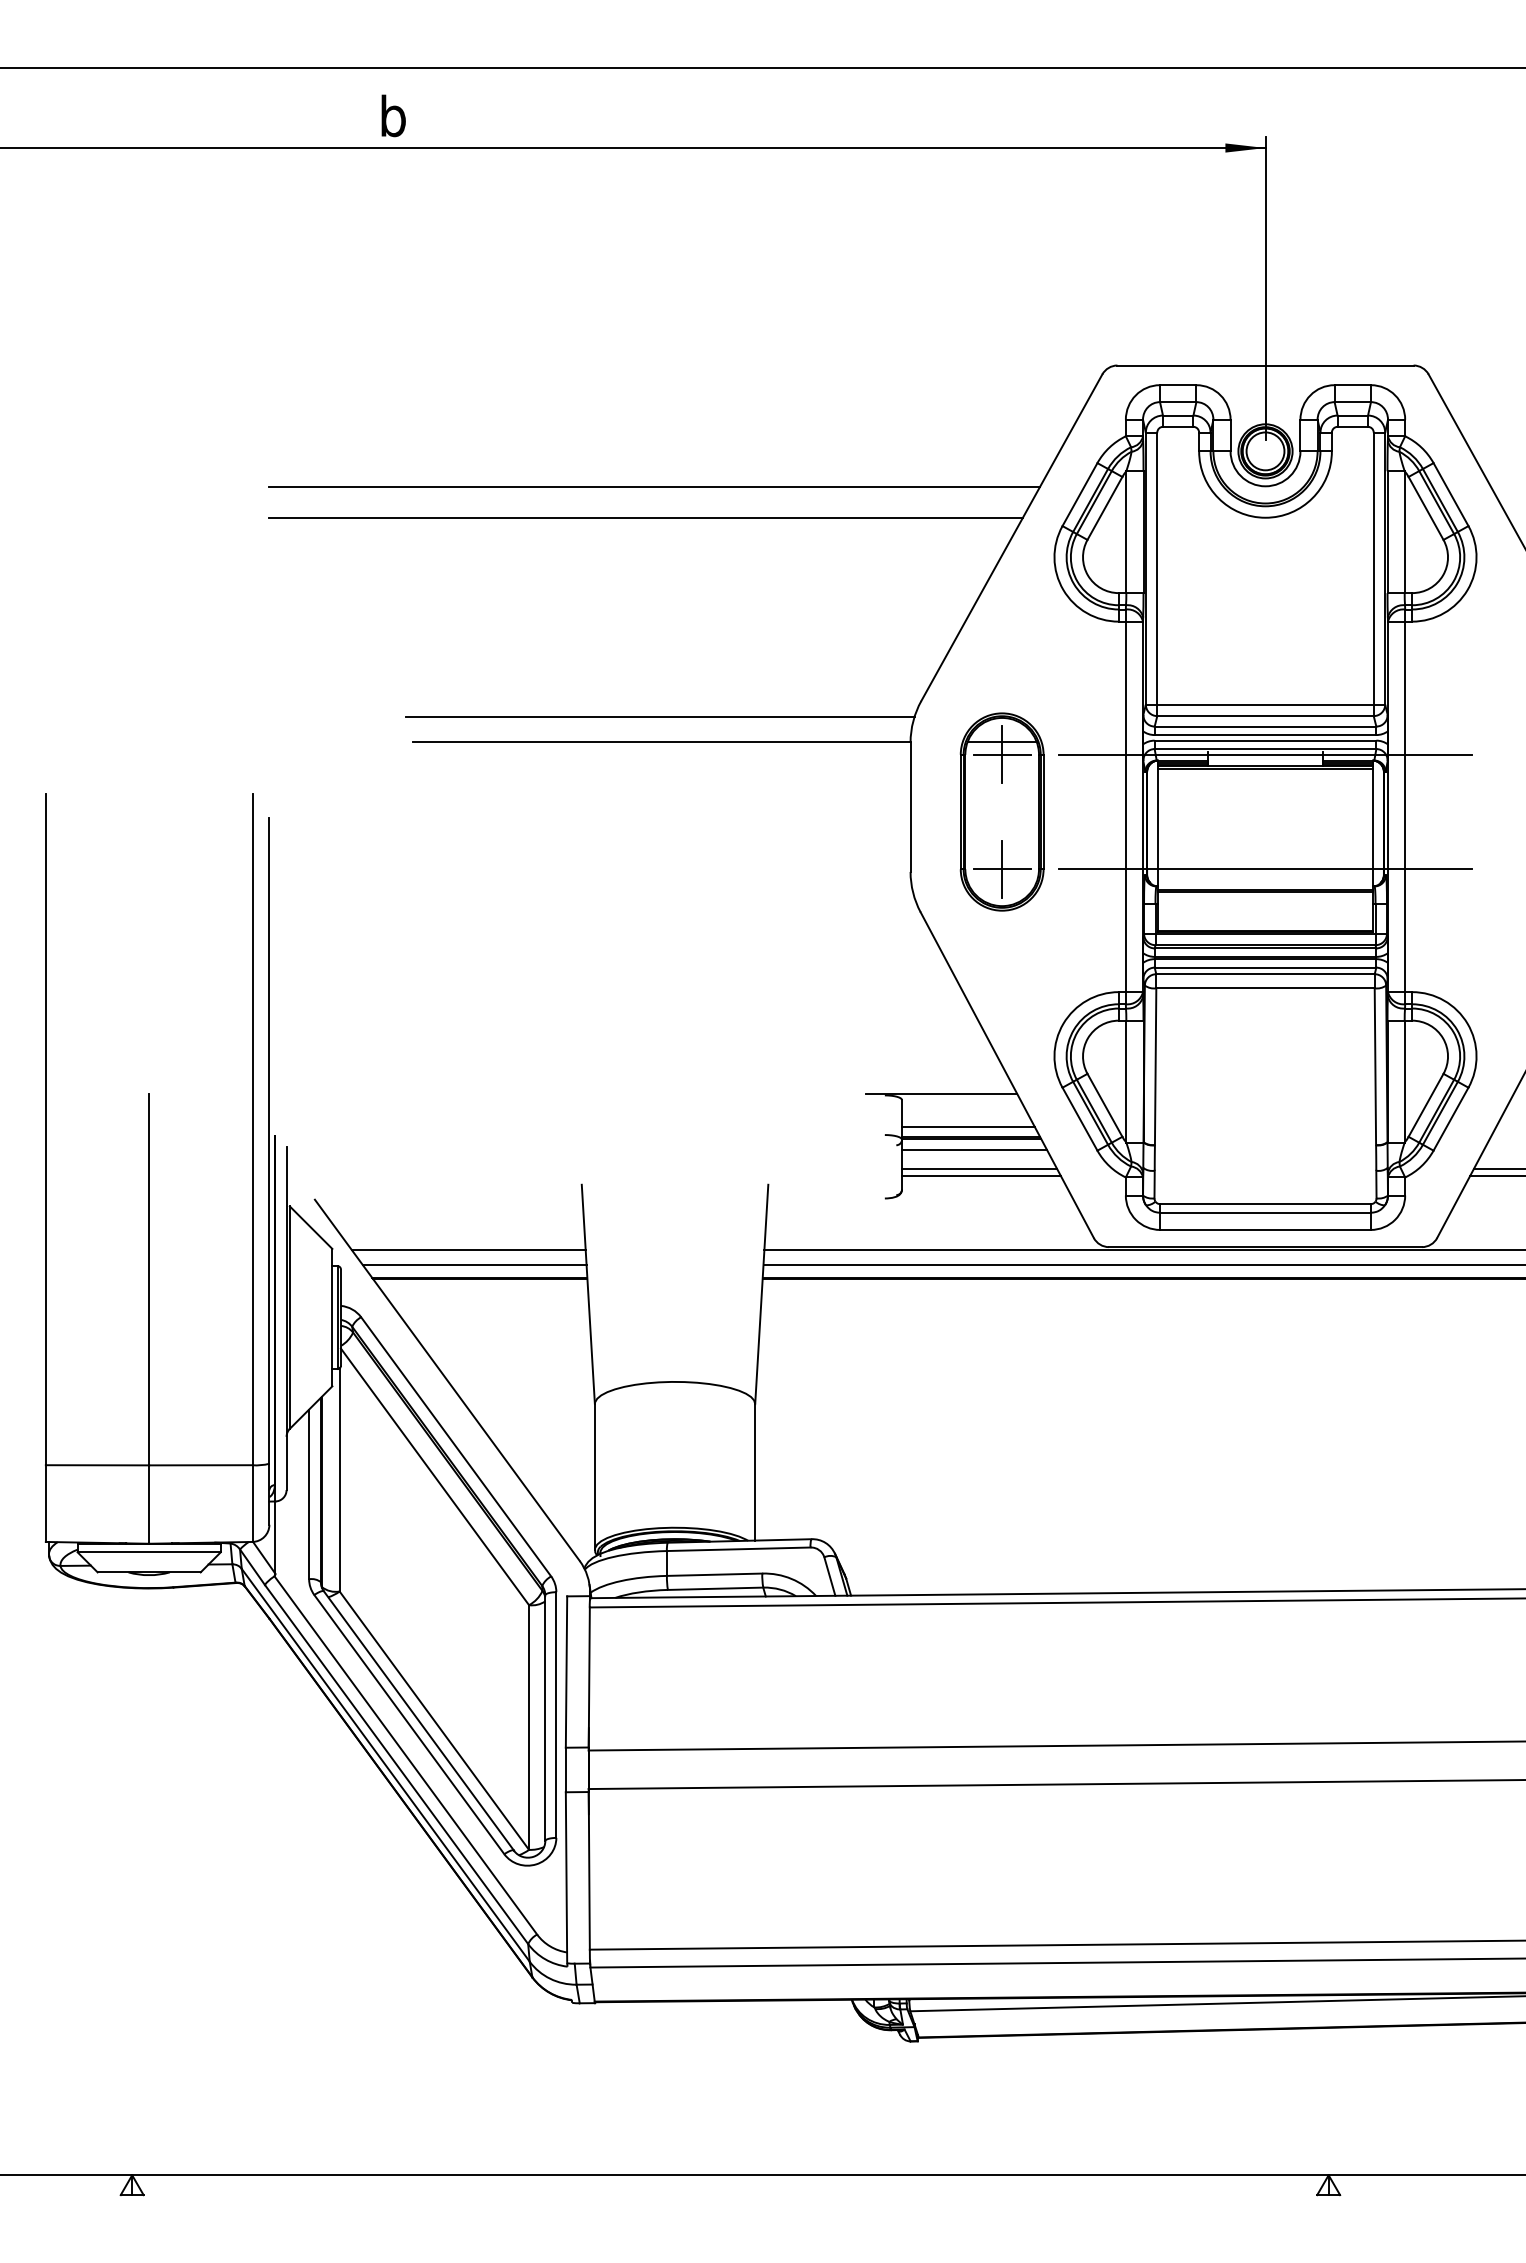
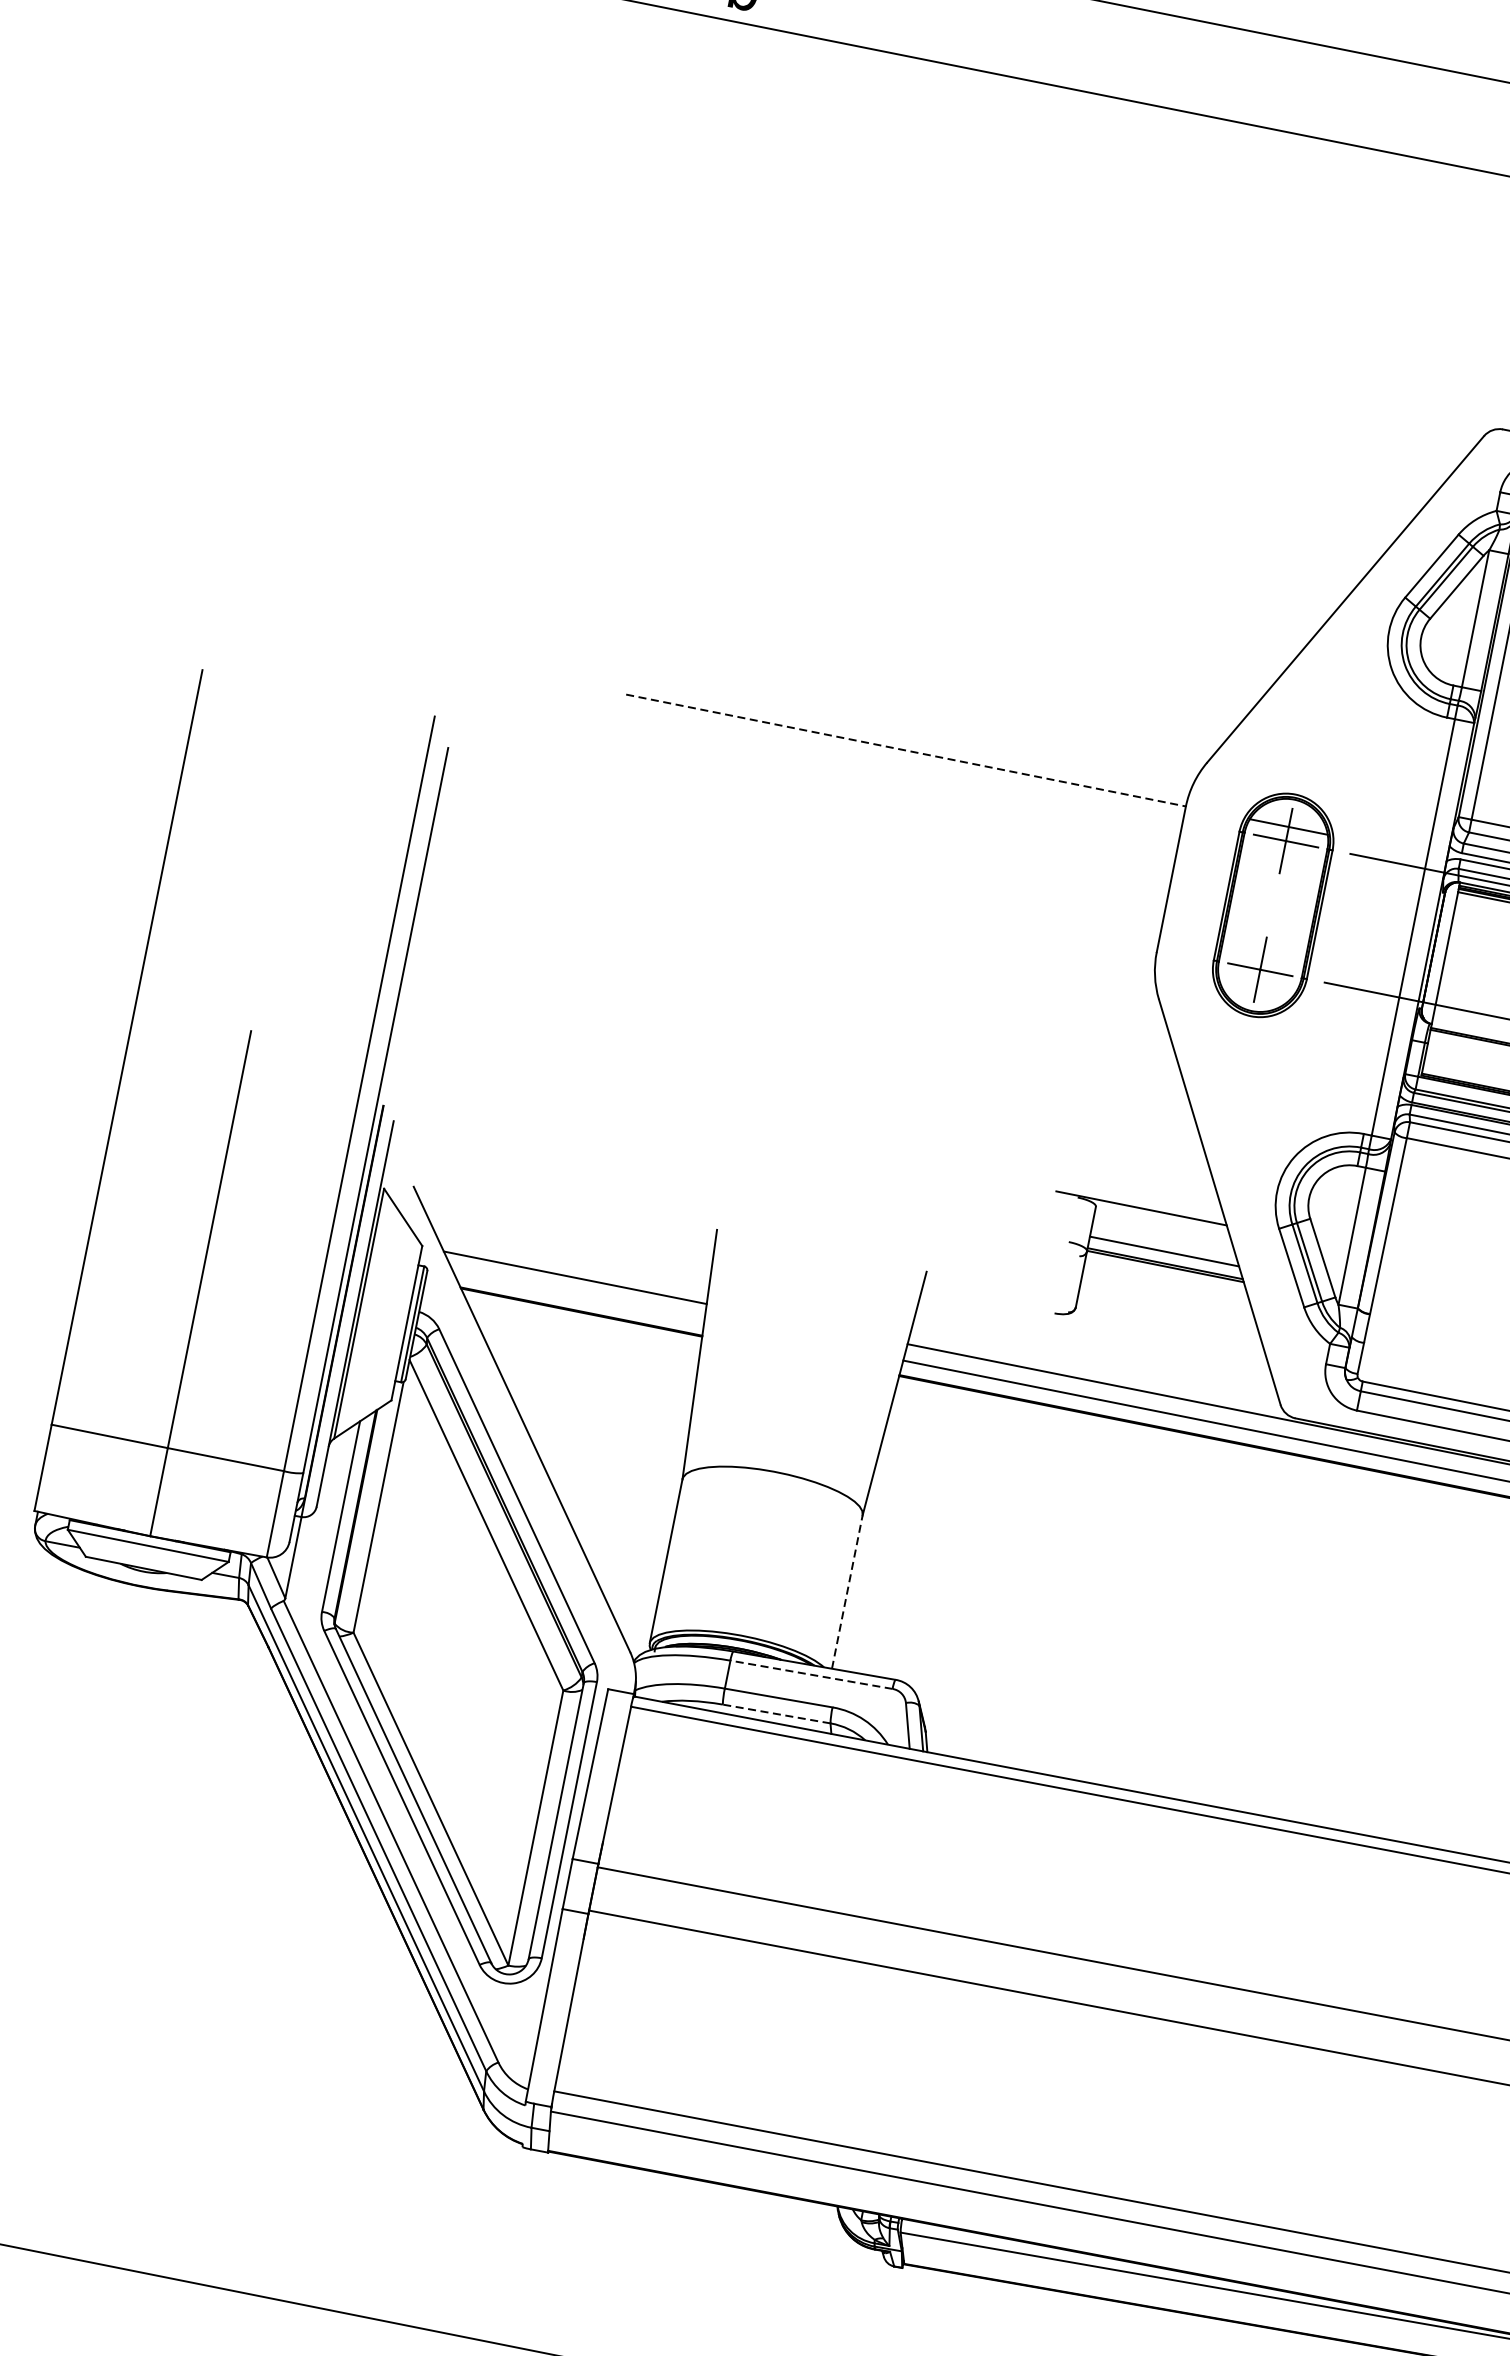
line: (654, 486) -> (955, 461), removed
line: (645, 518) -> (938, 495), removed
line: (659, 716) -> (909, 721), removed
line: (662, 742) -> (907, 750), solid -> dashed
line: (974, 1150) -> (1166, 1279), removed
line: (979, 1169) -> (1167, 1302), removed
line: (981, 1176) -> (1168, 1310), removed
line: (474, 1264) -> (578, 1295), removed
line: (755, 1471) -> (847, 1591), solid -> dashed
line: (738, 1549) -> (811, 1675), solid -> dashed
line: (715, 1588) -> (776, 1713), solid -> dashed

